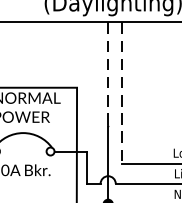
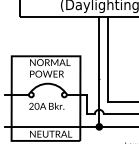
line: (108, 74) -> (99, 48), dashed -> solid
line: (121, 93) -> (107, 59), dashed -> solid

